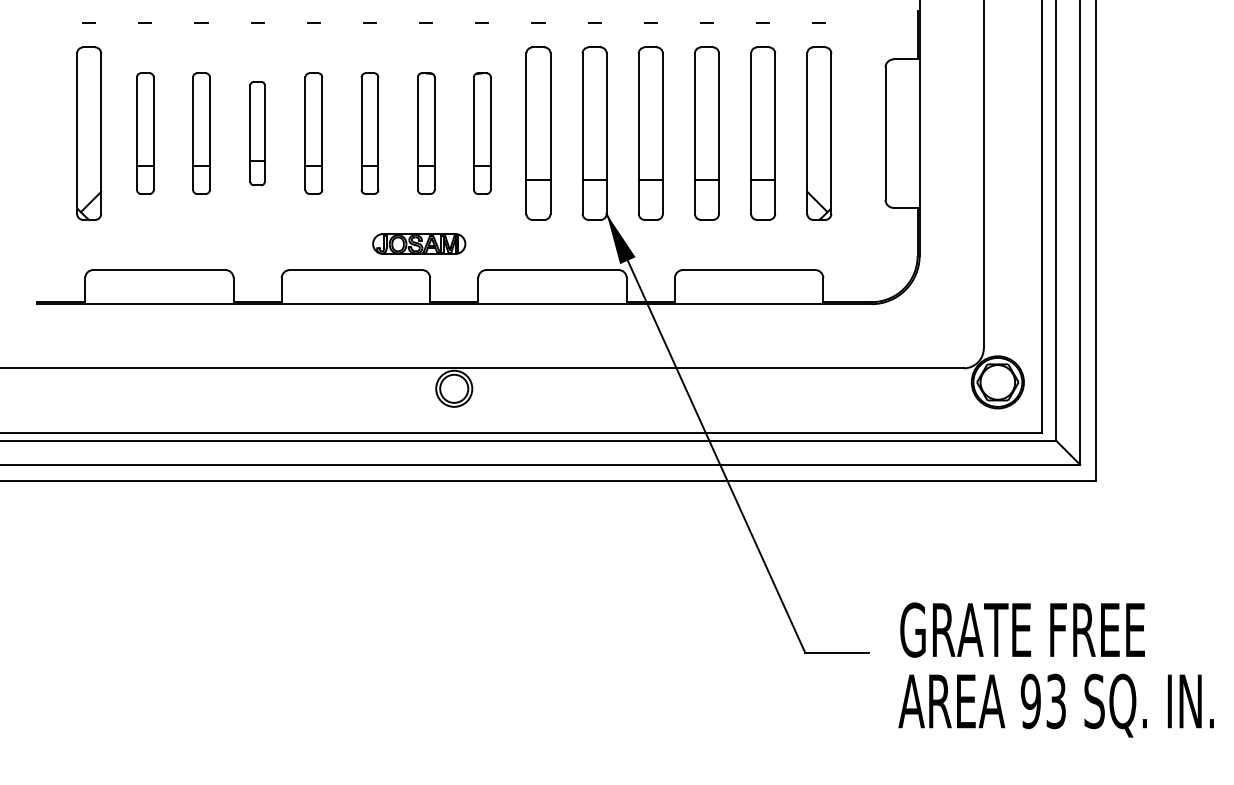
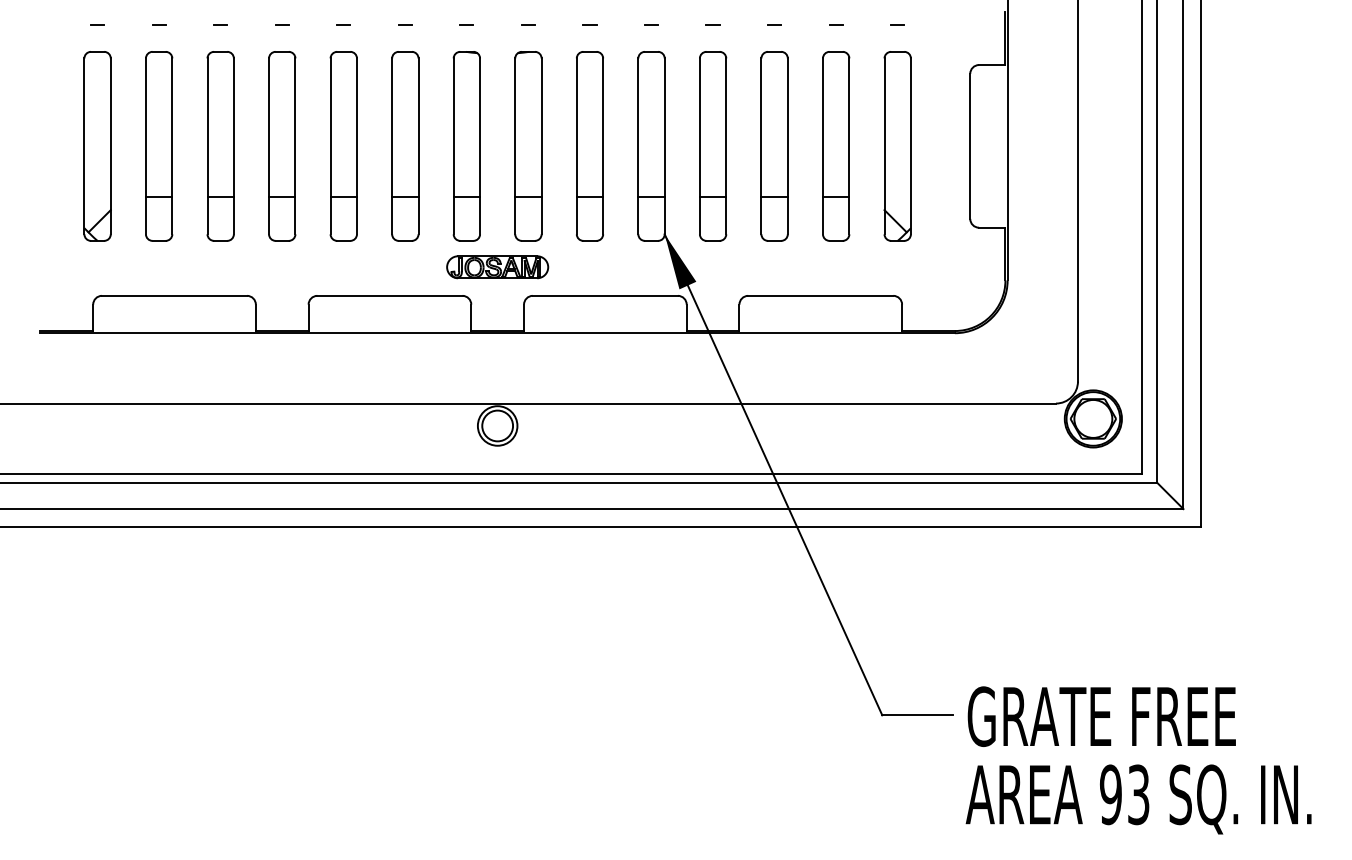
part: (145, 133) -> (159, 146), size x1.43
part: (201, 133) -> (220, 146), size x1.43
part: (257, 133) -> (282, 146), size x1.67
part: (313, 133) -> (343, 146), size x1.43
part: (369, 133) -> (404, 146), size x1.43
part: (426, 133) -> (467, 146), size x1.43
part: (482, 133) -> (528, 146), size x1.43
part: (419, 243) -> (497, 266), moved
text: (1055, 669) -> (1137, 759), moved

